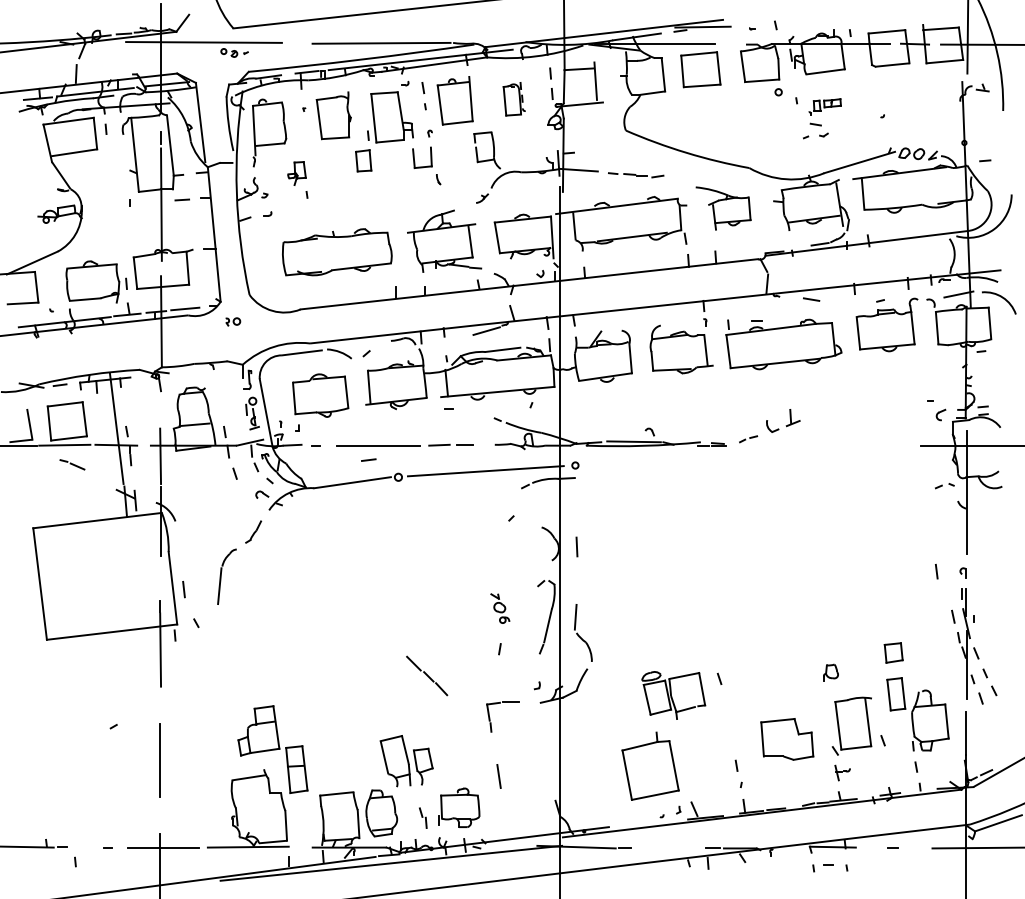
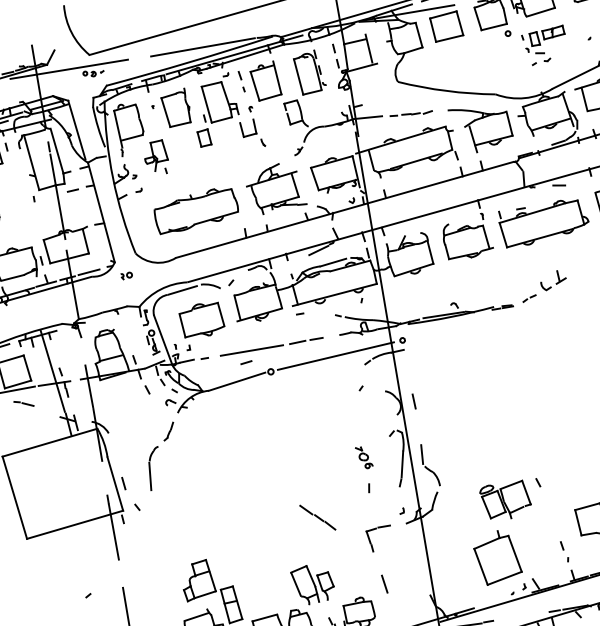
part: (514, 99) -> (310, 72), size x1.67
part: (824, 106) -> (544, 38), size x1.67
part: (296, 173) -> (155, 156), size x1.67
part: (723, 208) -> (481, 128), size x1.43

